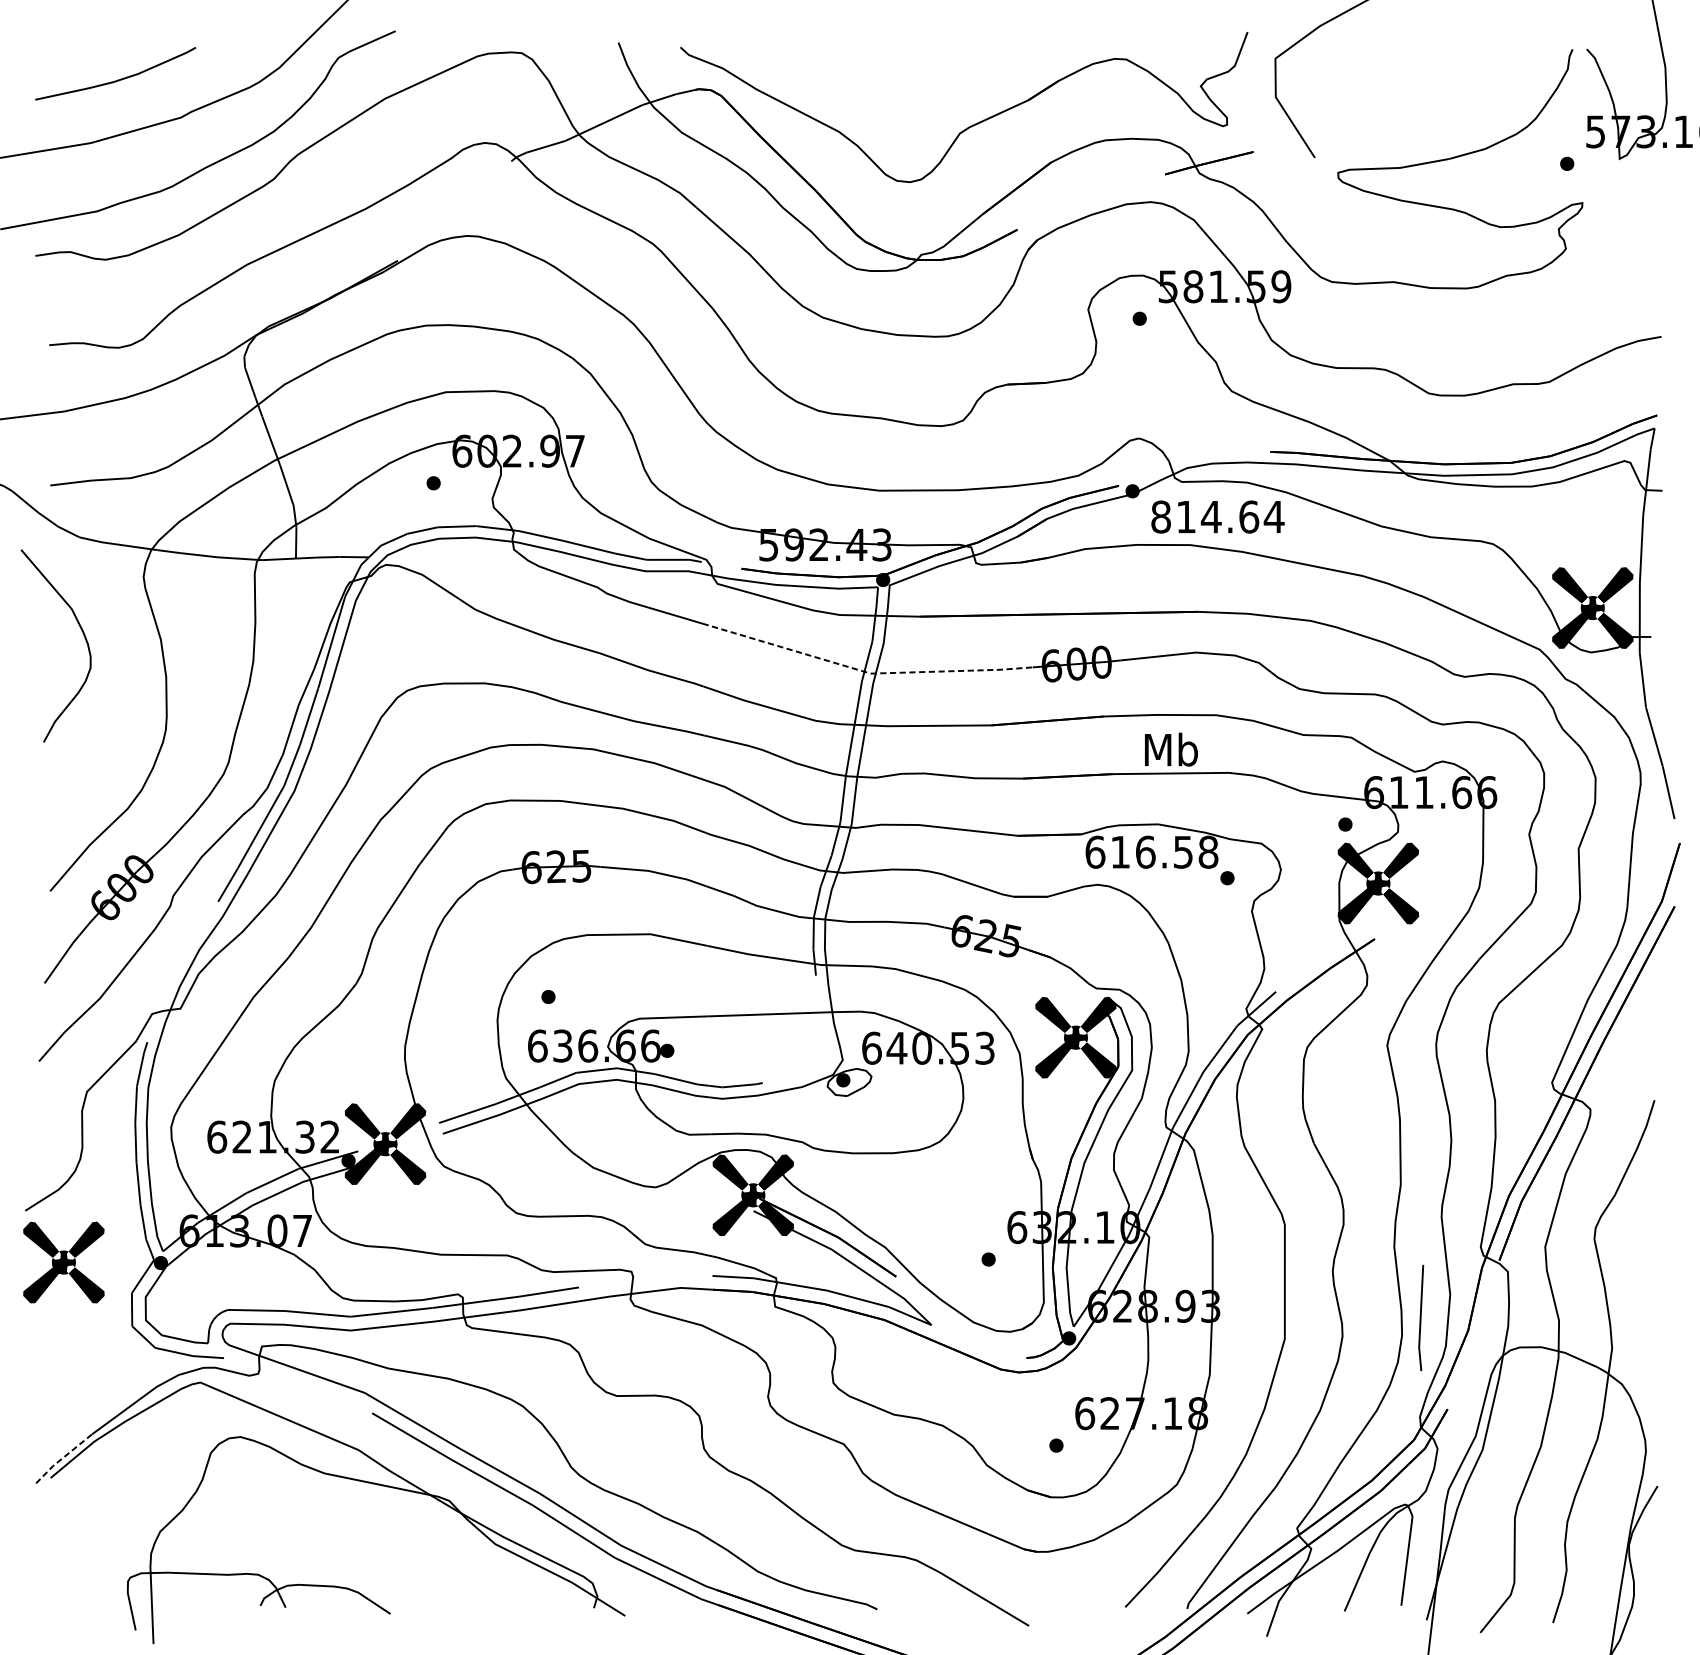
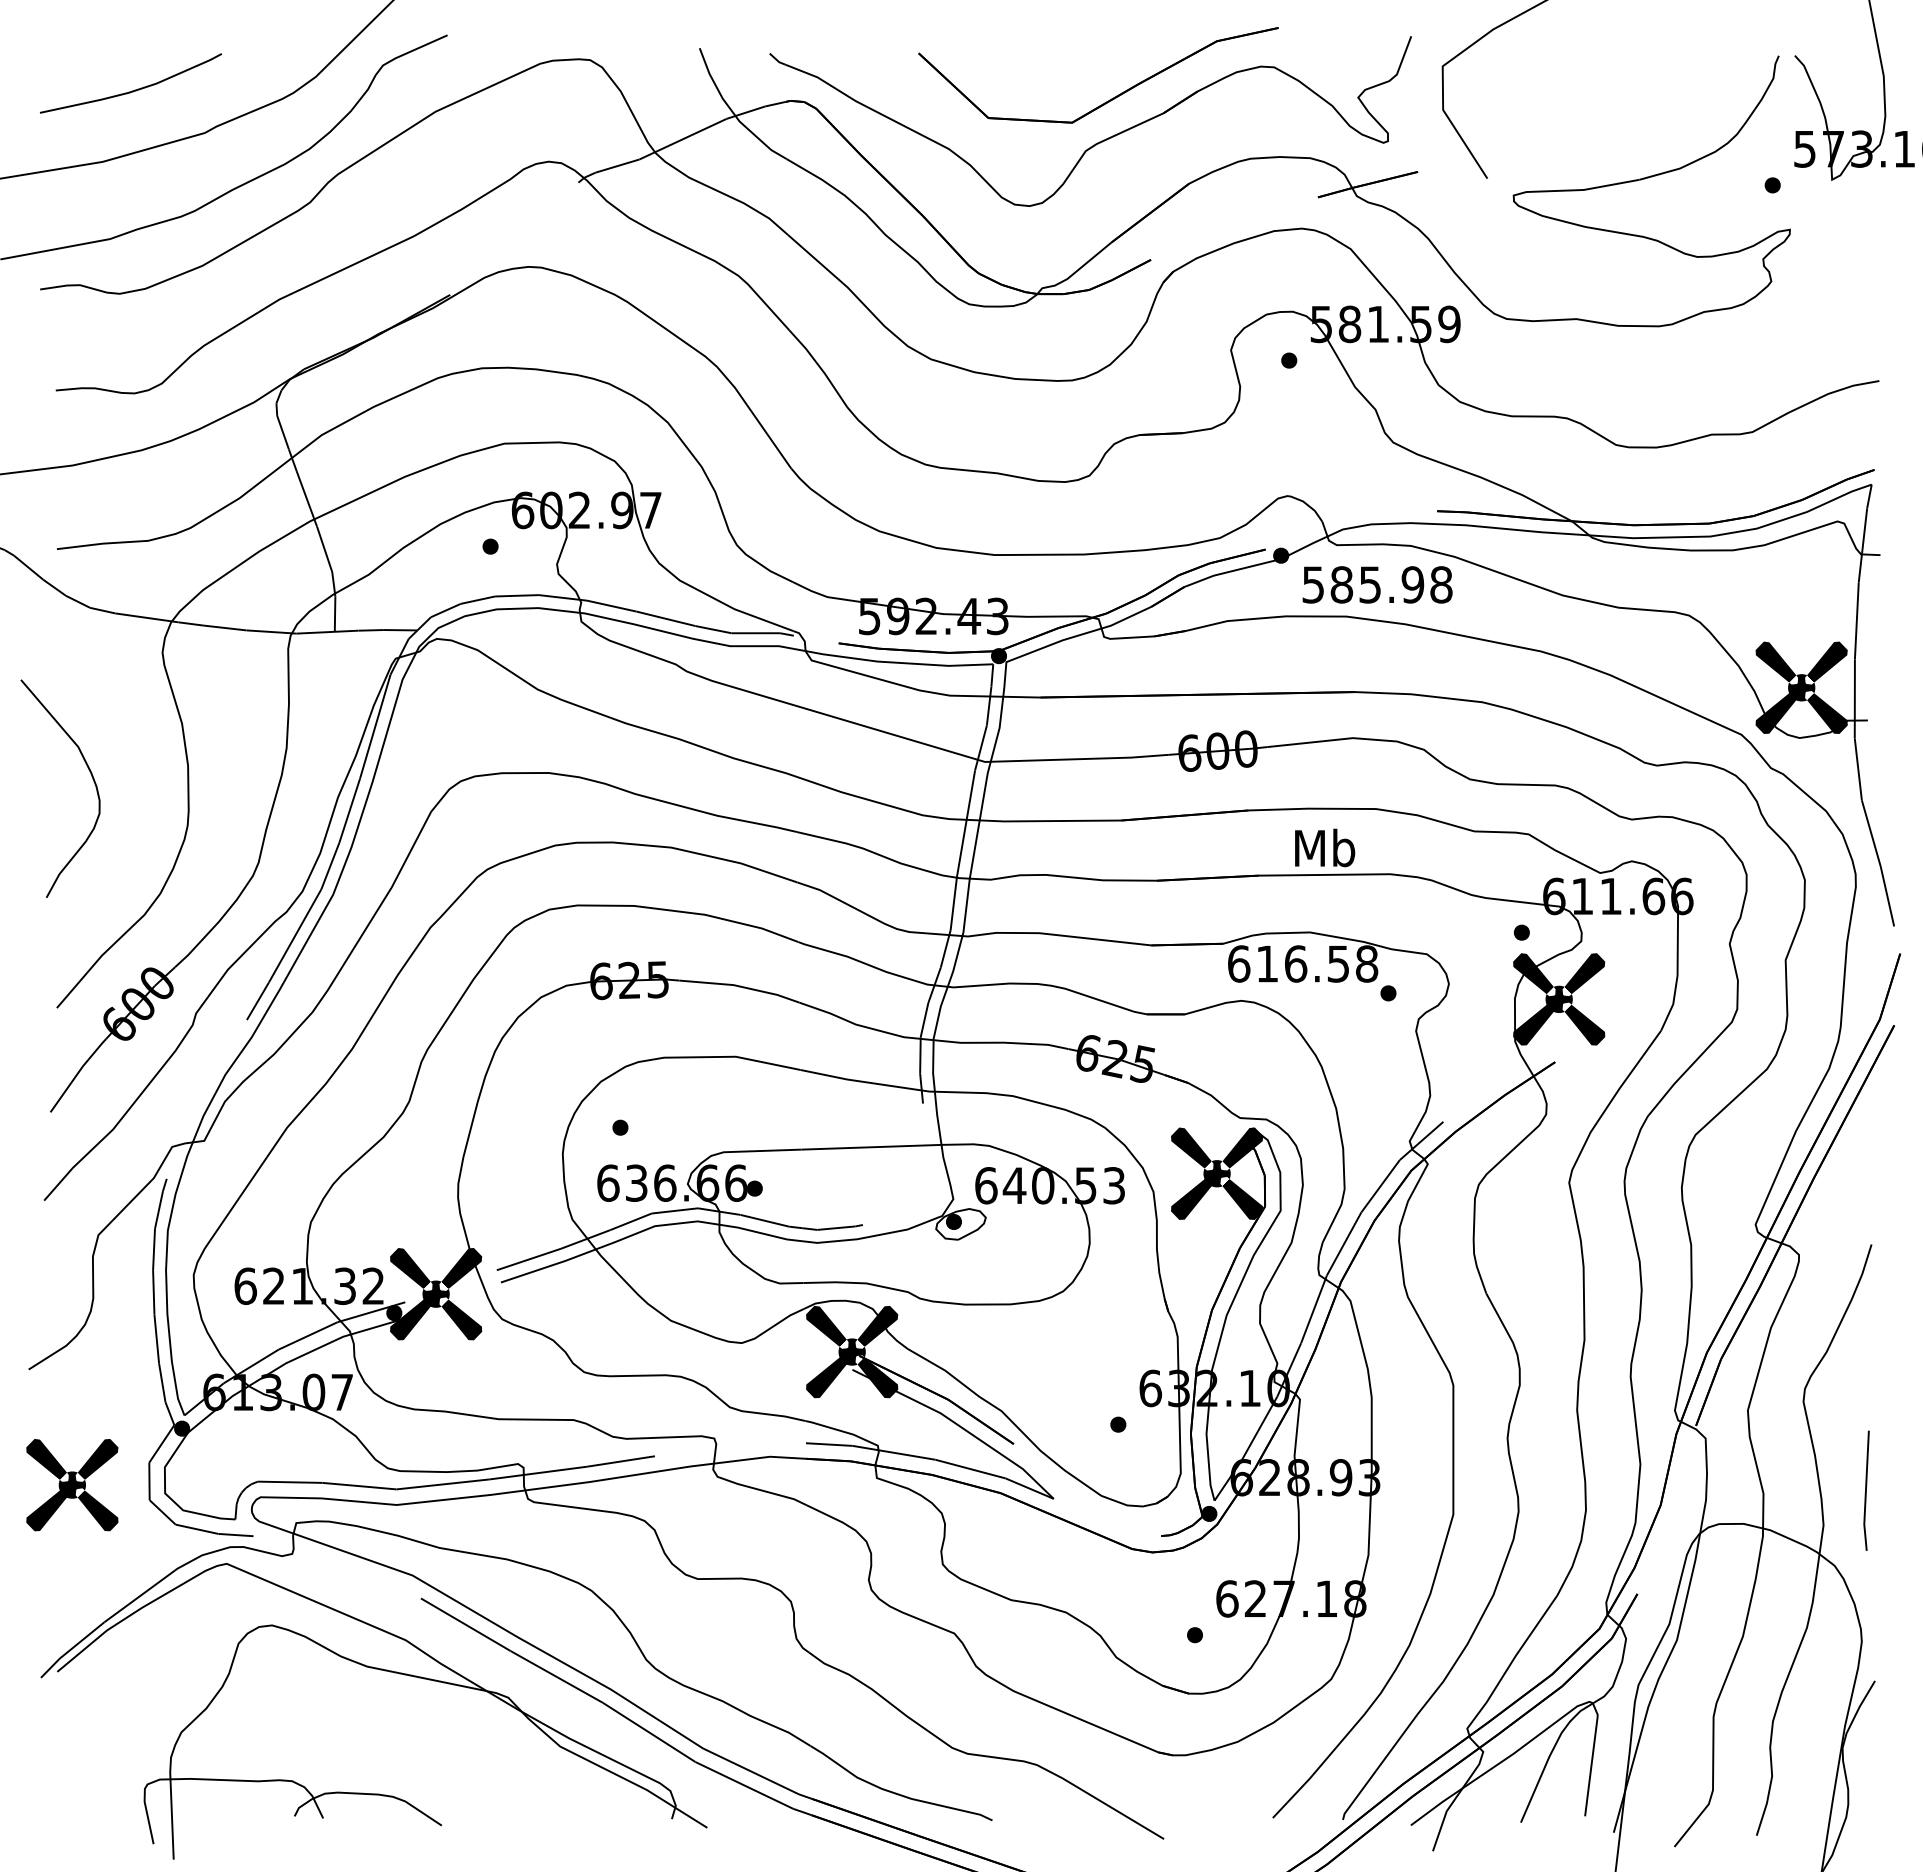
part: (980, 87) -> (1109, 99), added
text: (1217, 516) -> (1377, 584), 814.64 -> 585.98
curve: (82, 633) -> (90, 774), moved
line: (865, 672) -> (979, 760), dashed -> solid
part: (64, 1262) -> (72, 1485), moved
line: (1421, 1317) -> (1866, 1490), moved
line: (63, 1458) -> (71, 1649), dashed -> solid

